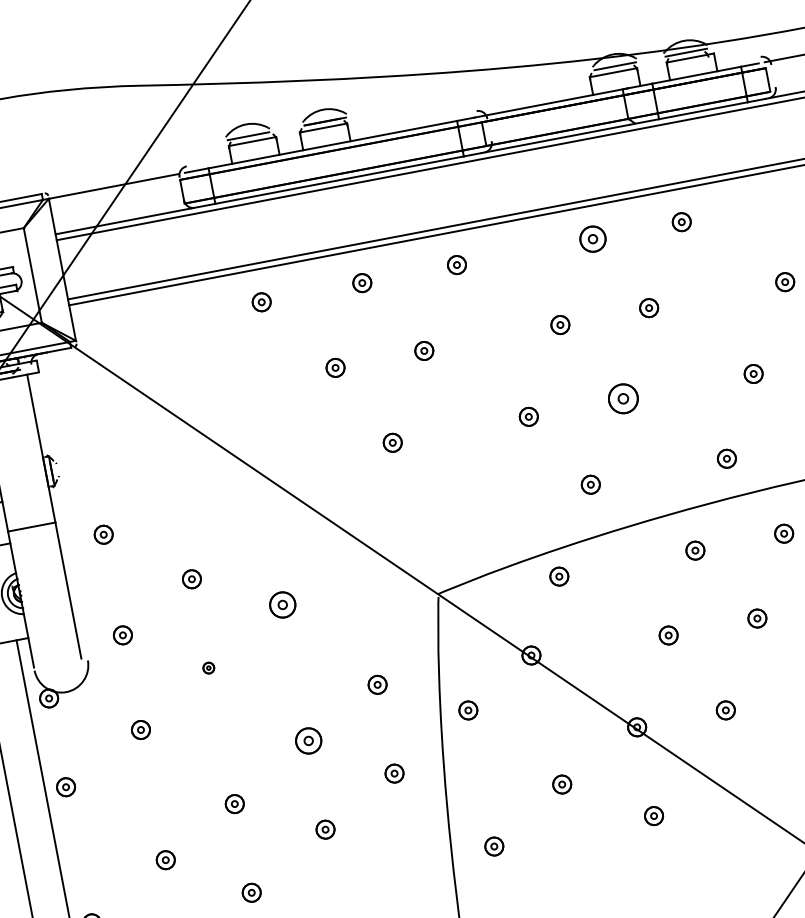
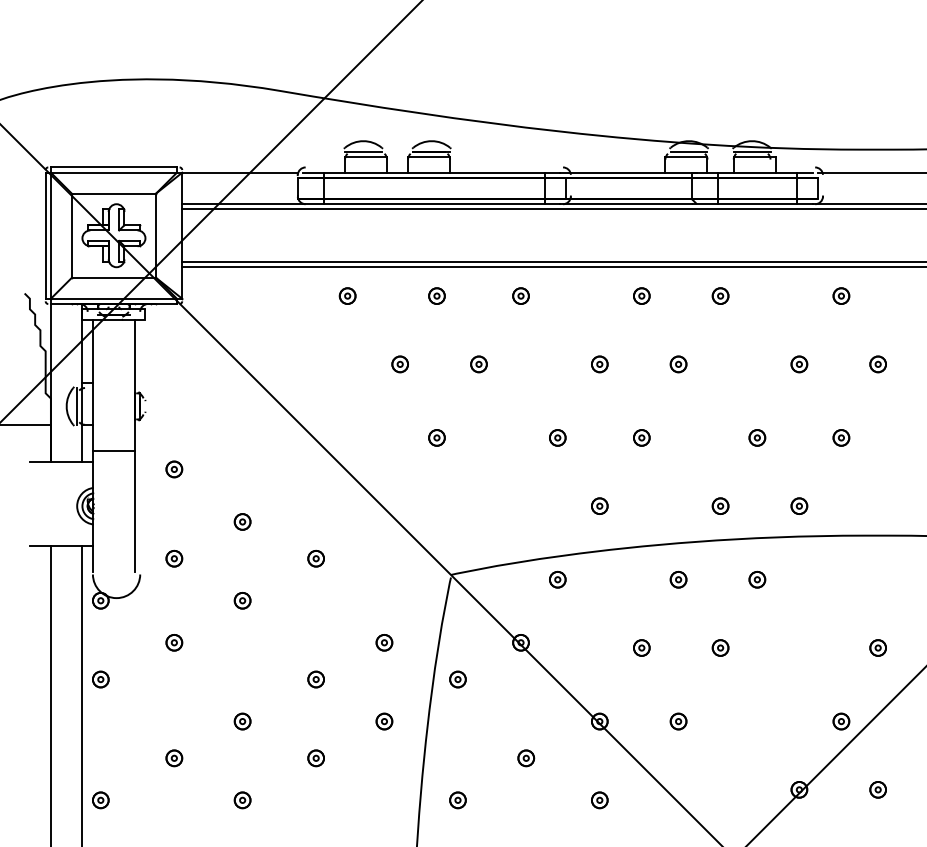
part: (592, 238) -> (641, 295), size x0.71
part: (623, 398) -> (641, 437), size x0.62
part: (281, 604) -> (315, 558), size x0.71
part: (208, 667) -> (242, 600), size x1.67
part: (307, 741) -> (315, 679), size x0.71

